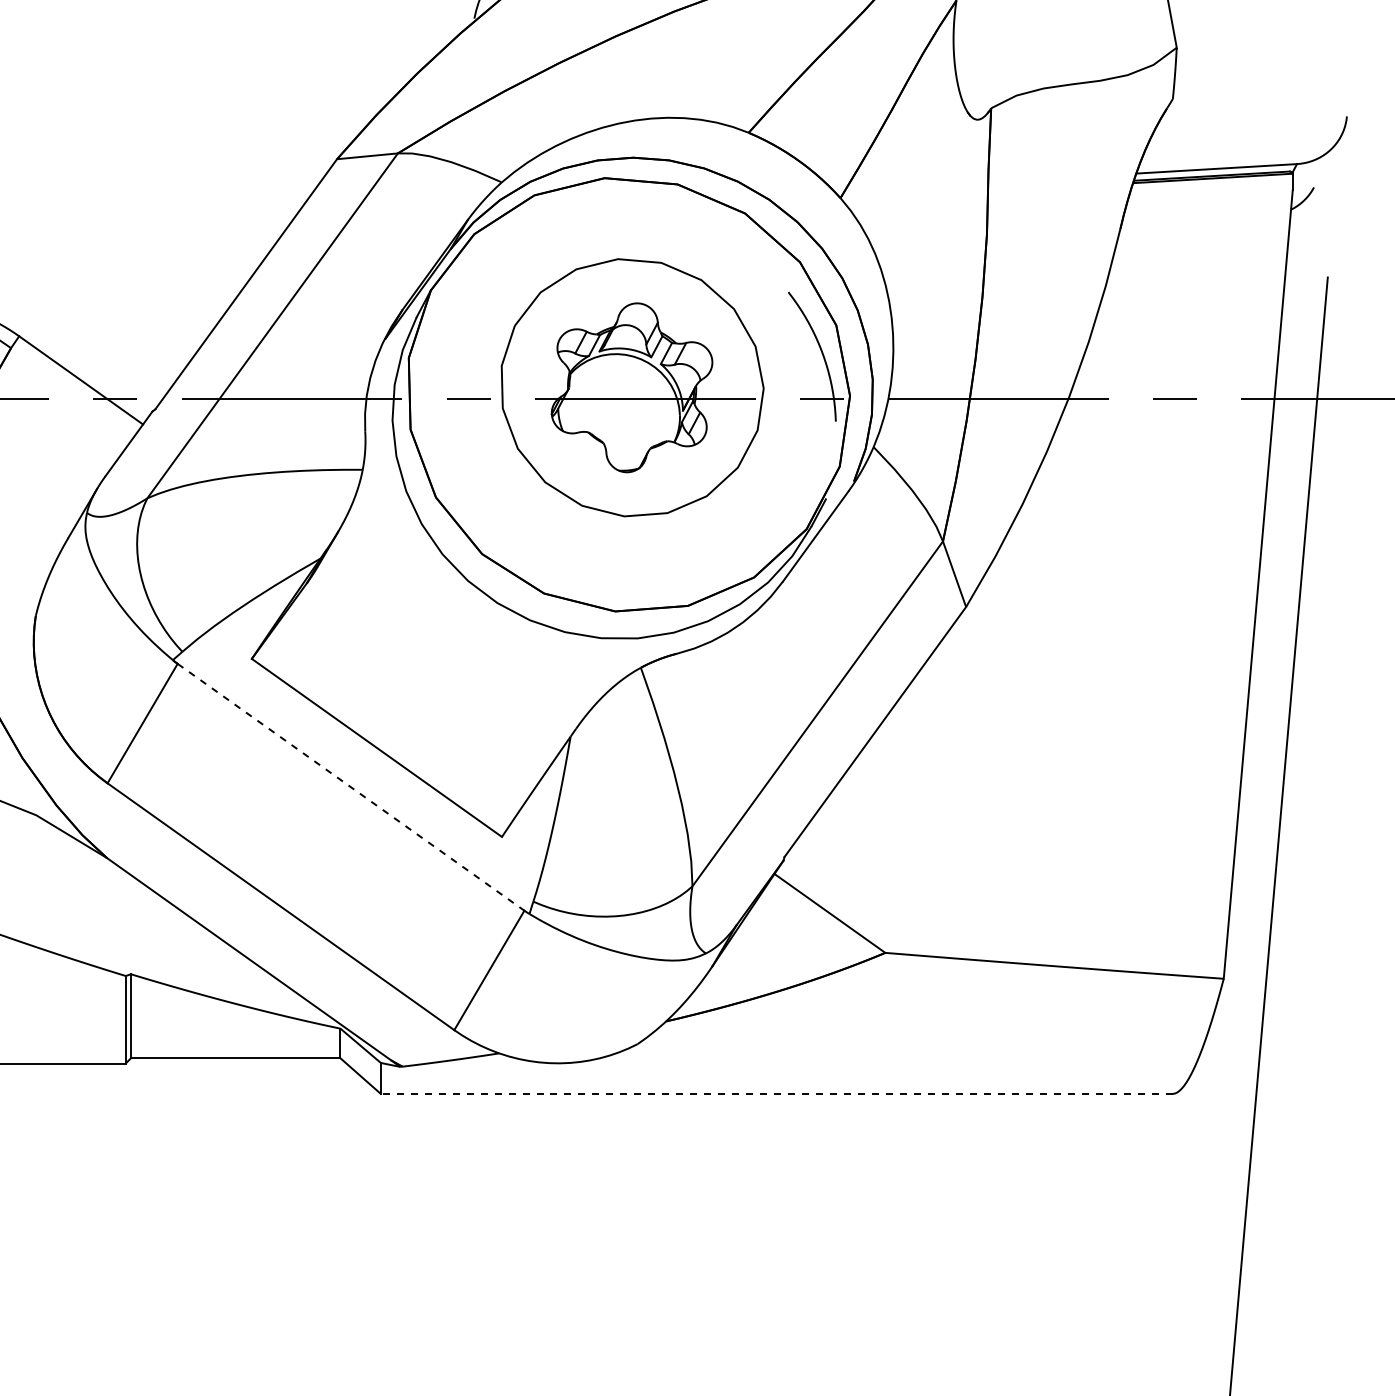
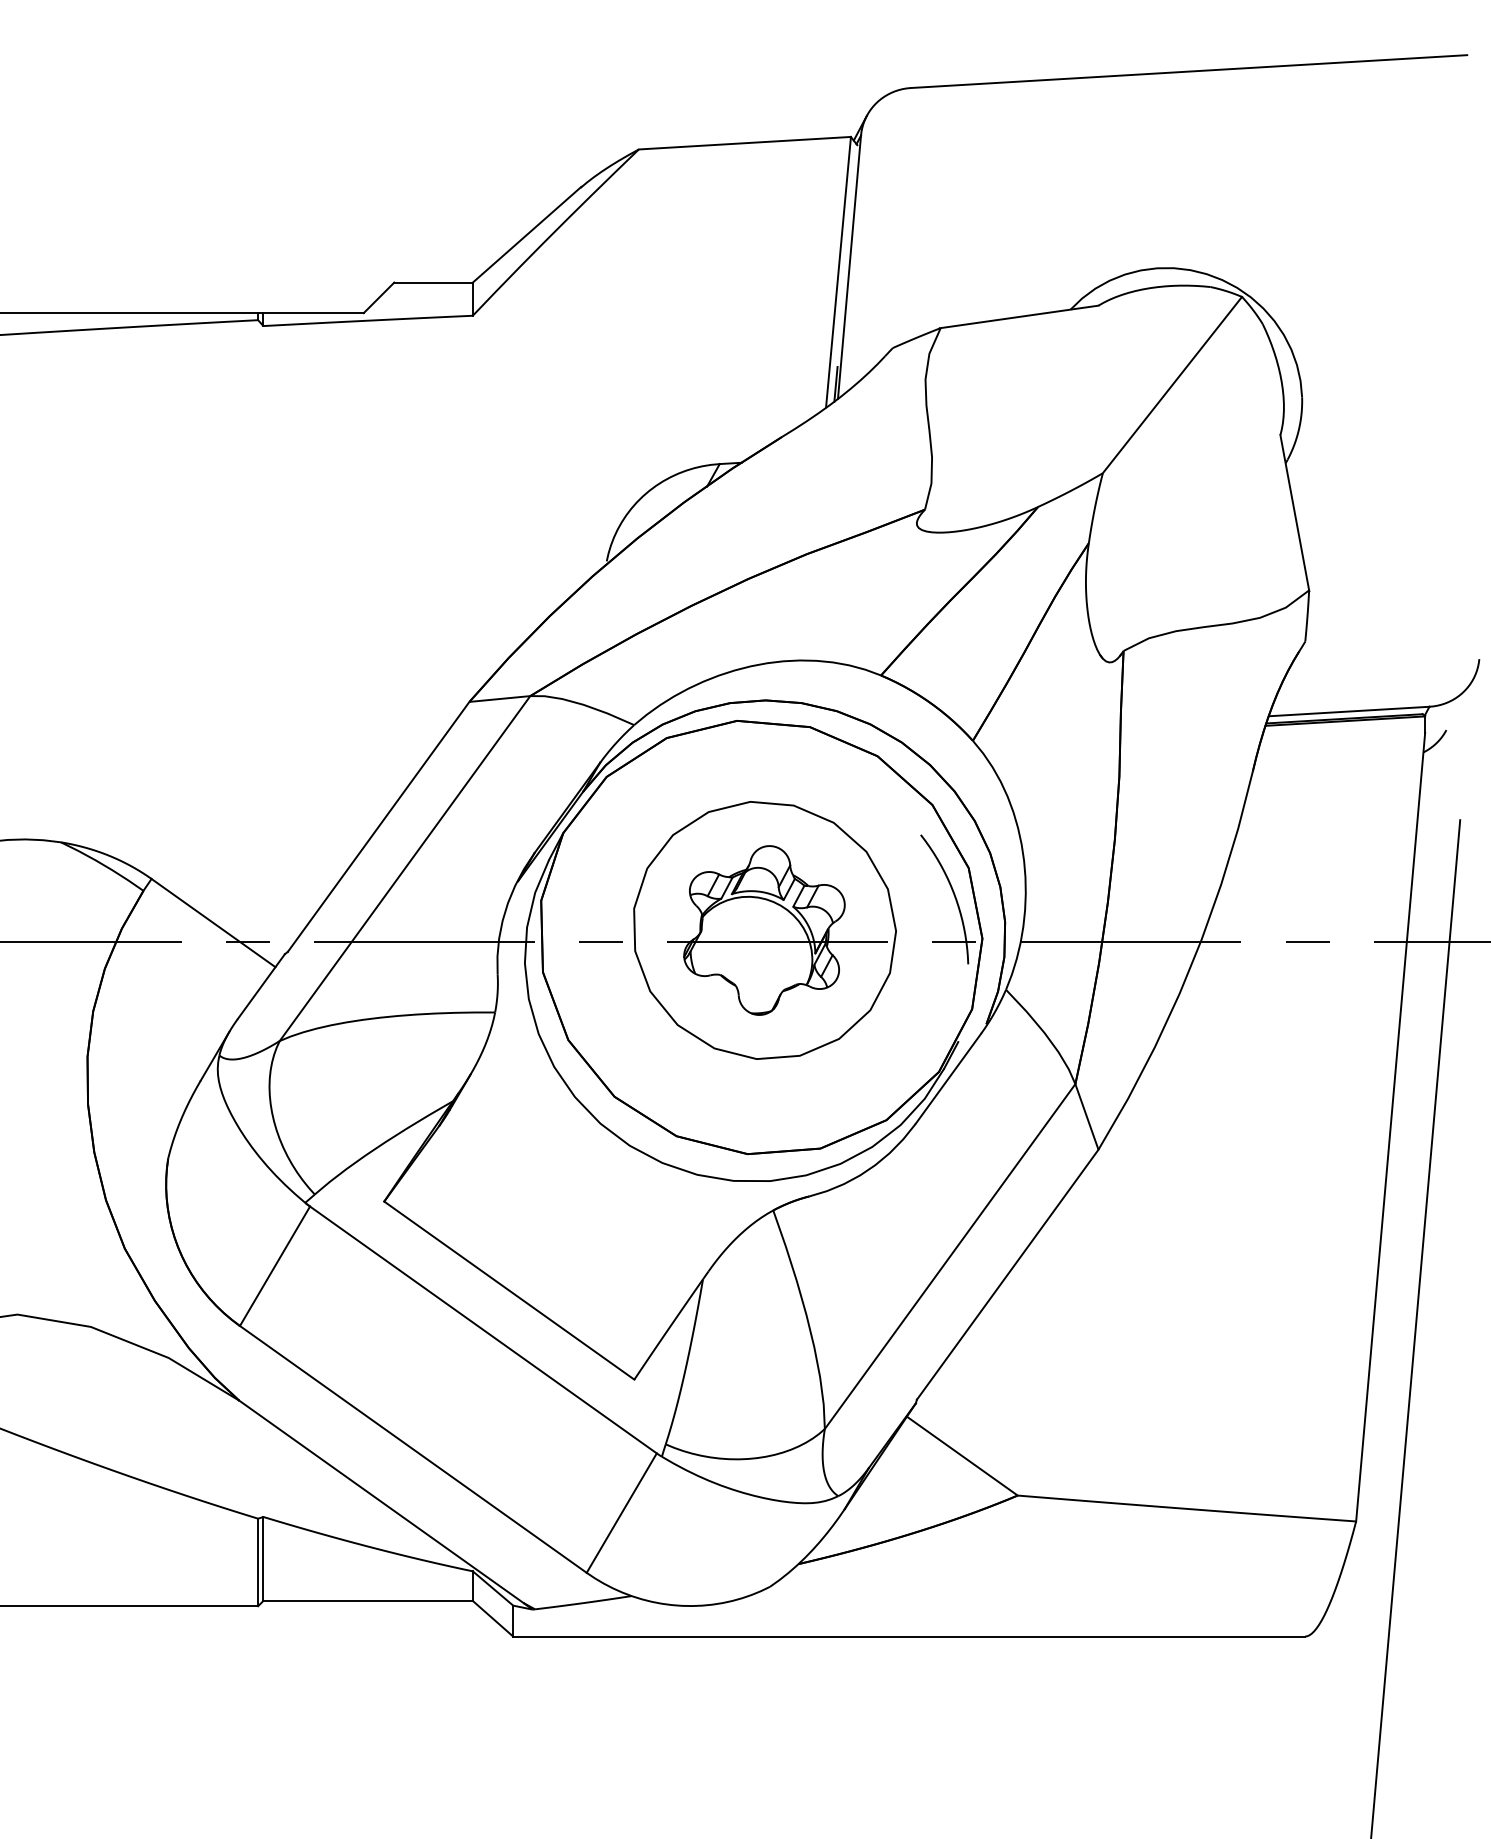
line: (351, 786) -> (483, 1329), dashed -> solid
line: (777, 1093) -> (909, 1636), dashed -> solid

